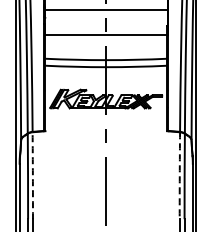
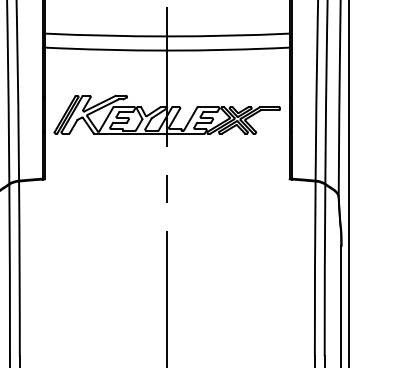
arc: (32, 175) -> (18, 268), dashed -> solid
arc: (179, 175) -> (314, 268), dashed -> solid

